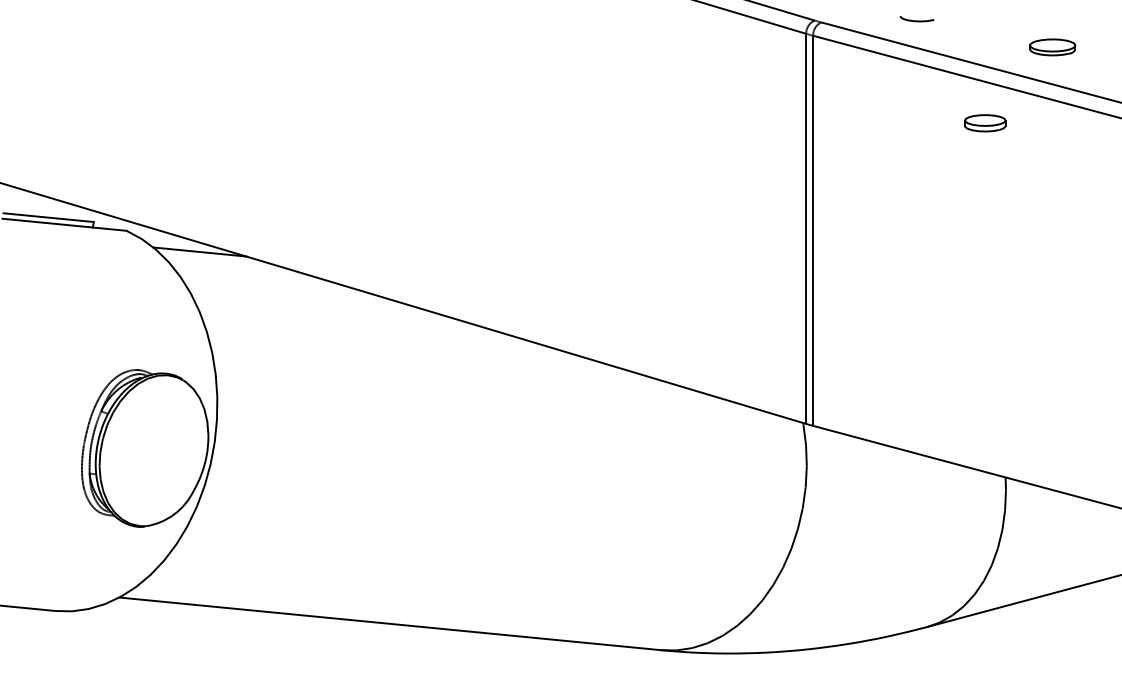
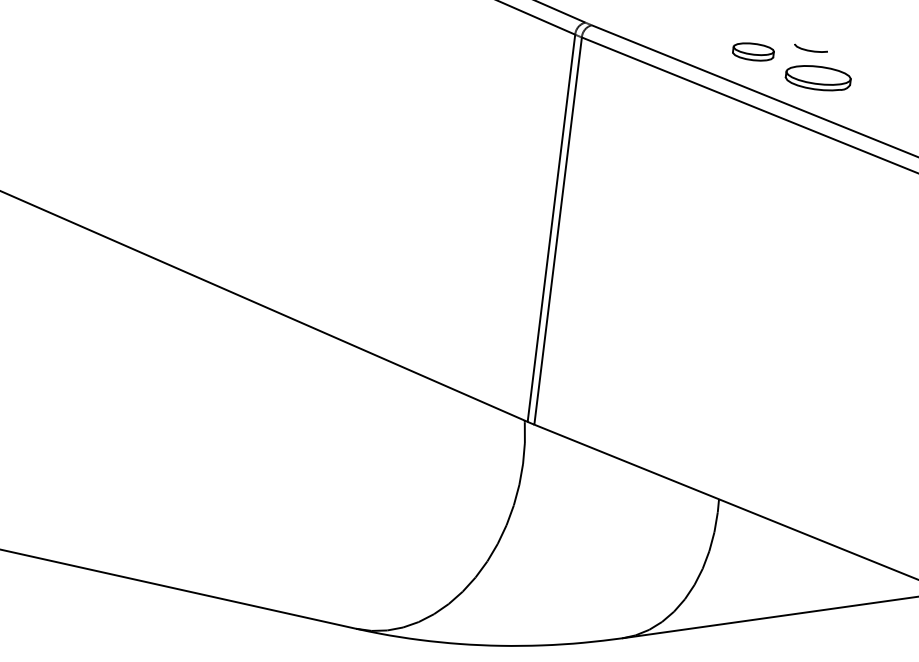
curve: (916, 20) -> (810, 50), moved
part: (1052, 47) -> (817, 78), size x1.43
part: (985, 123) -> (753, 52), moved

